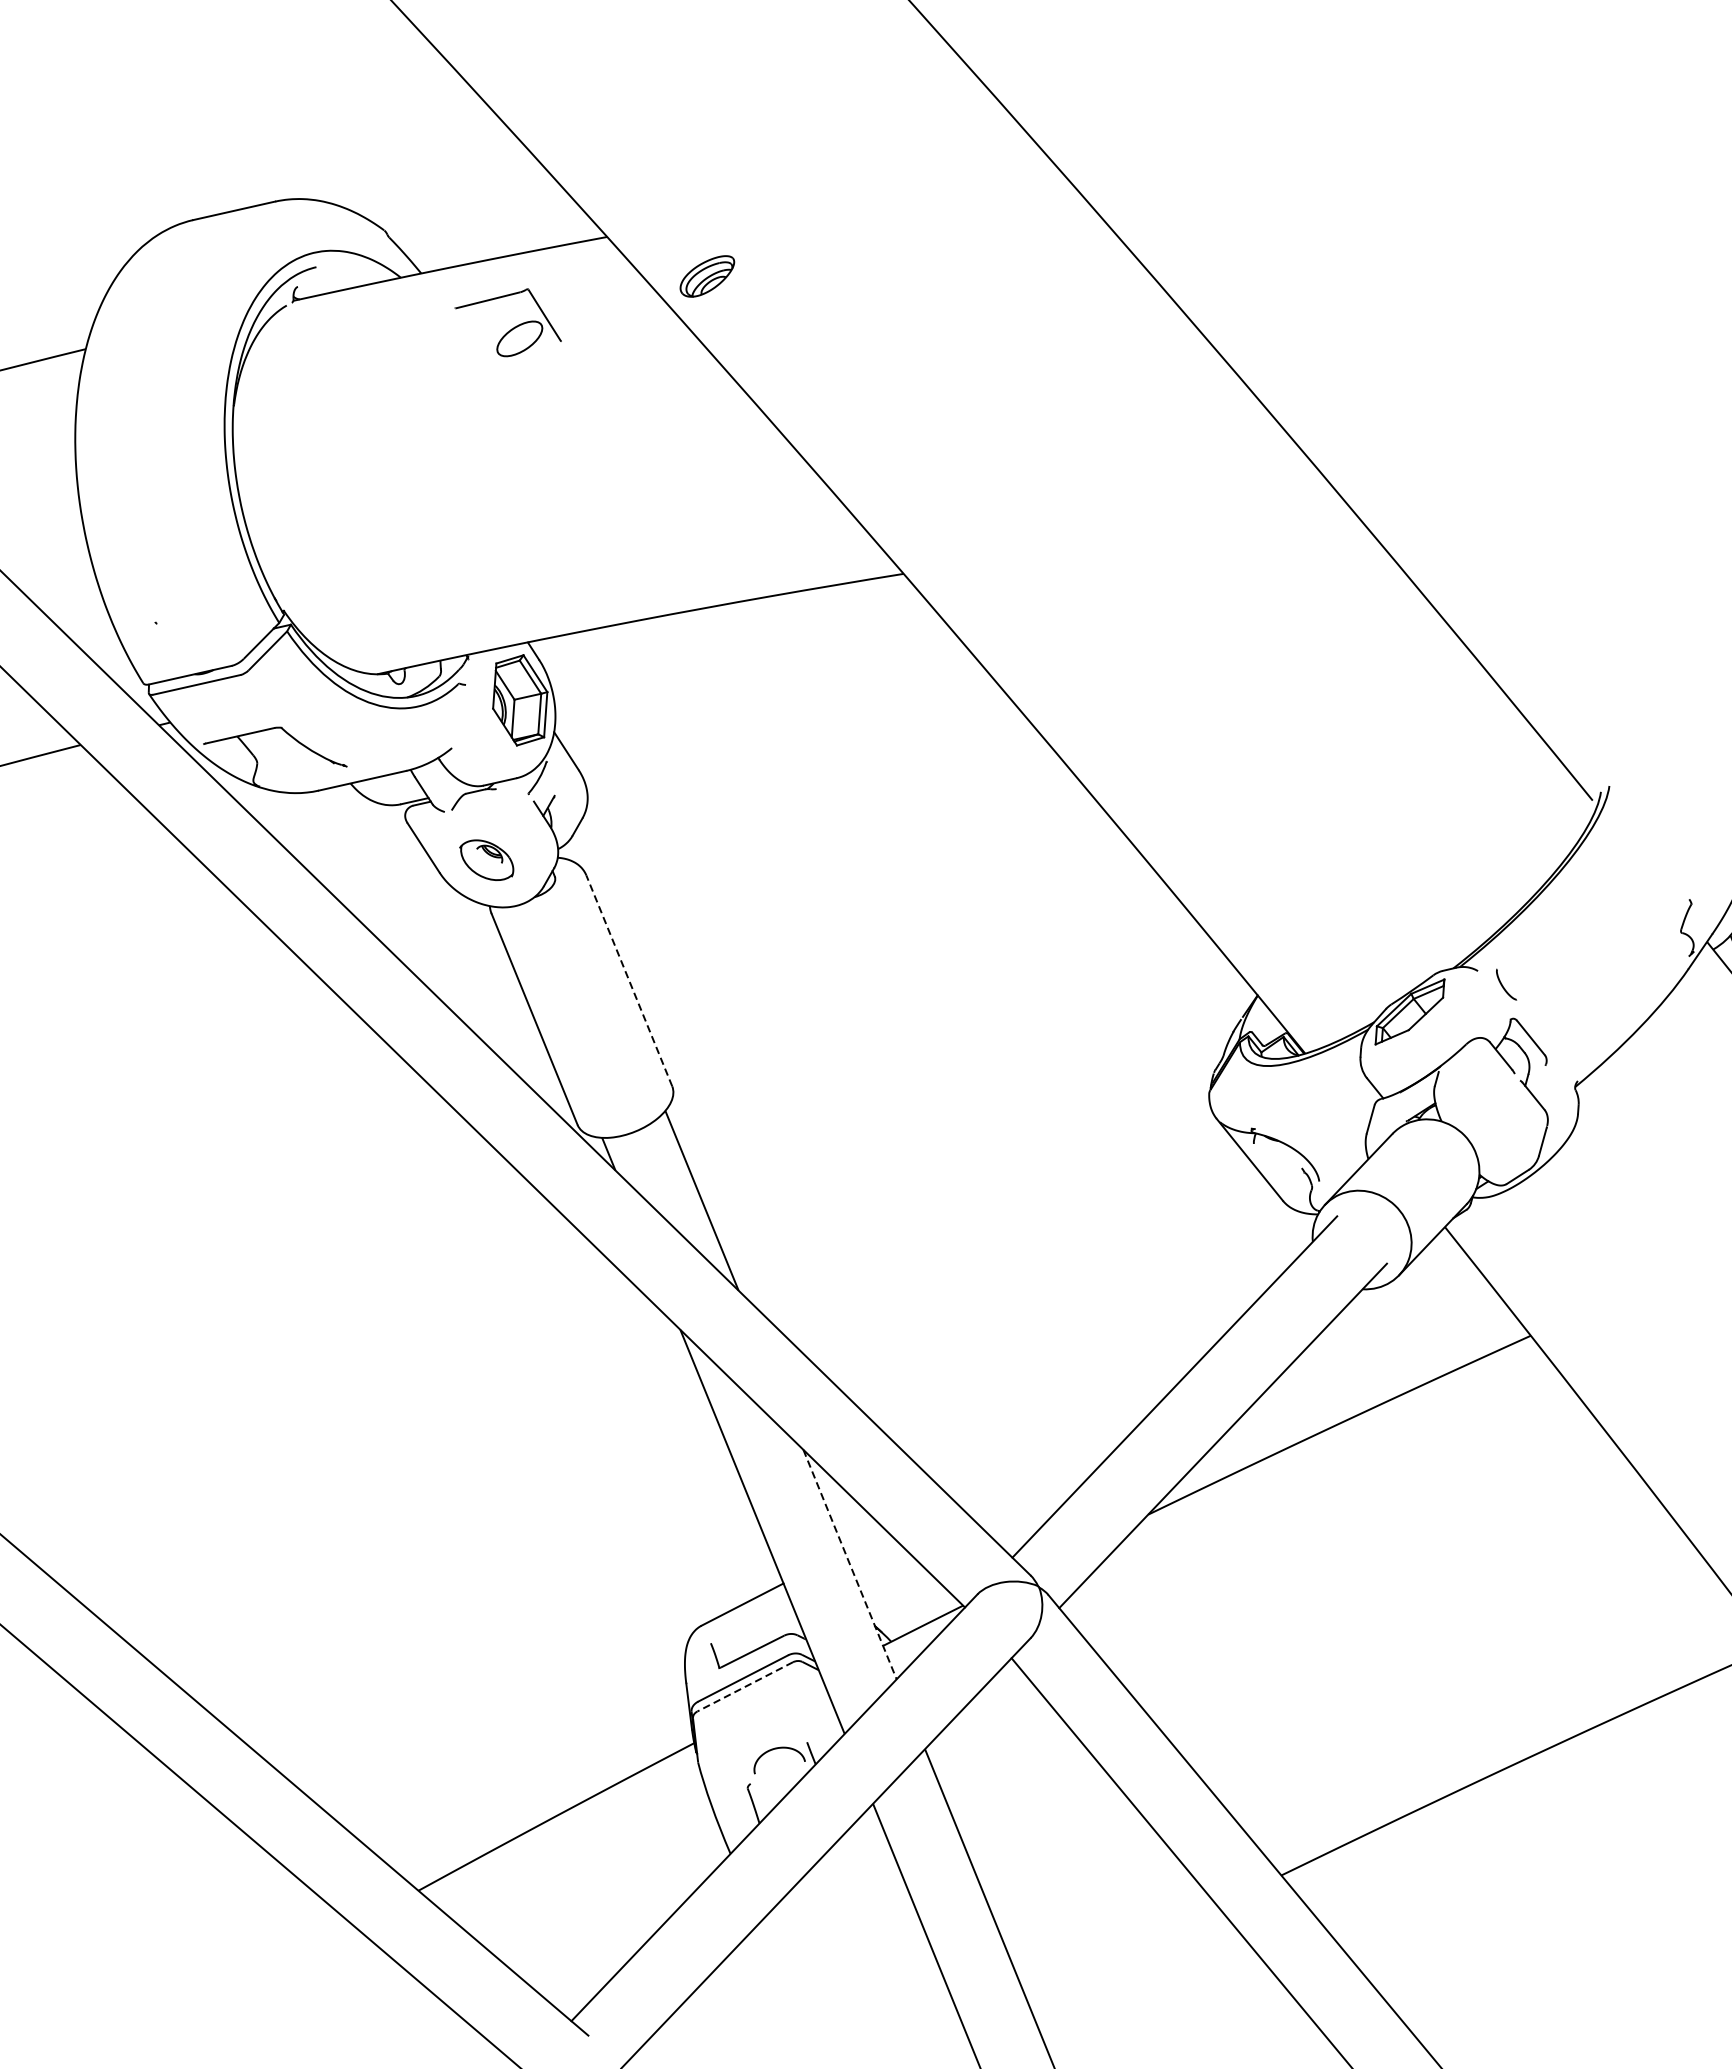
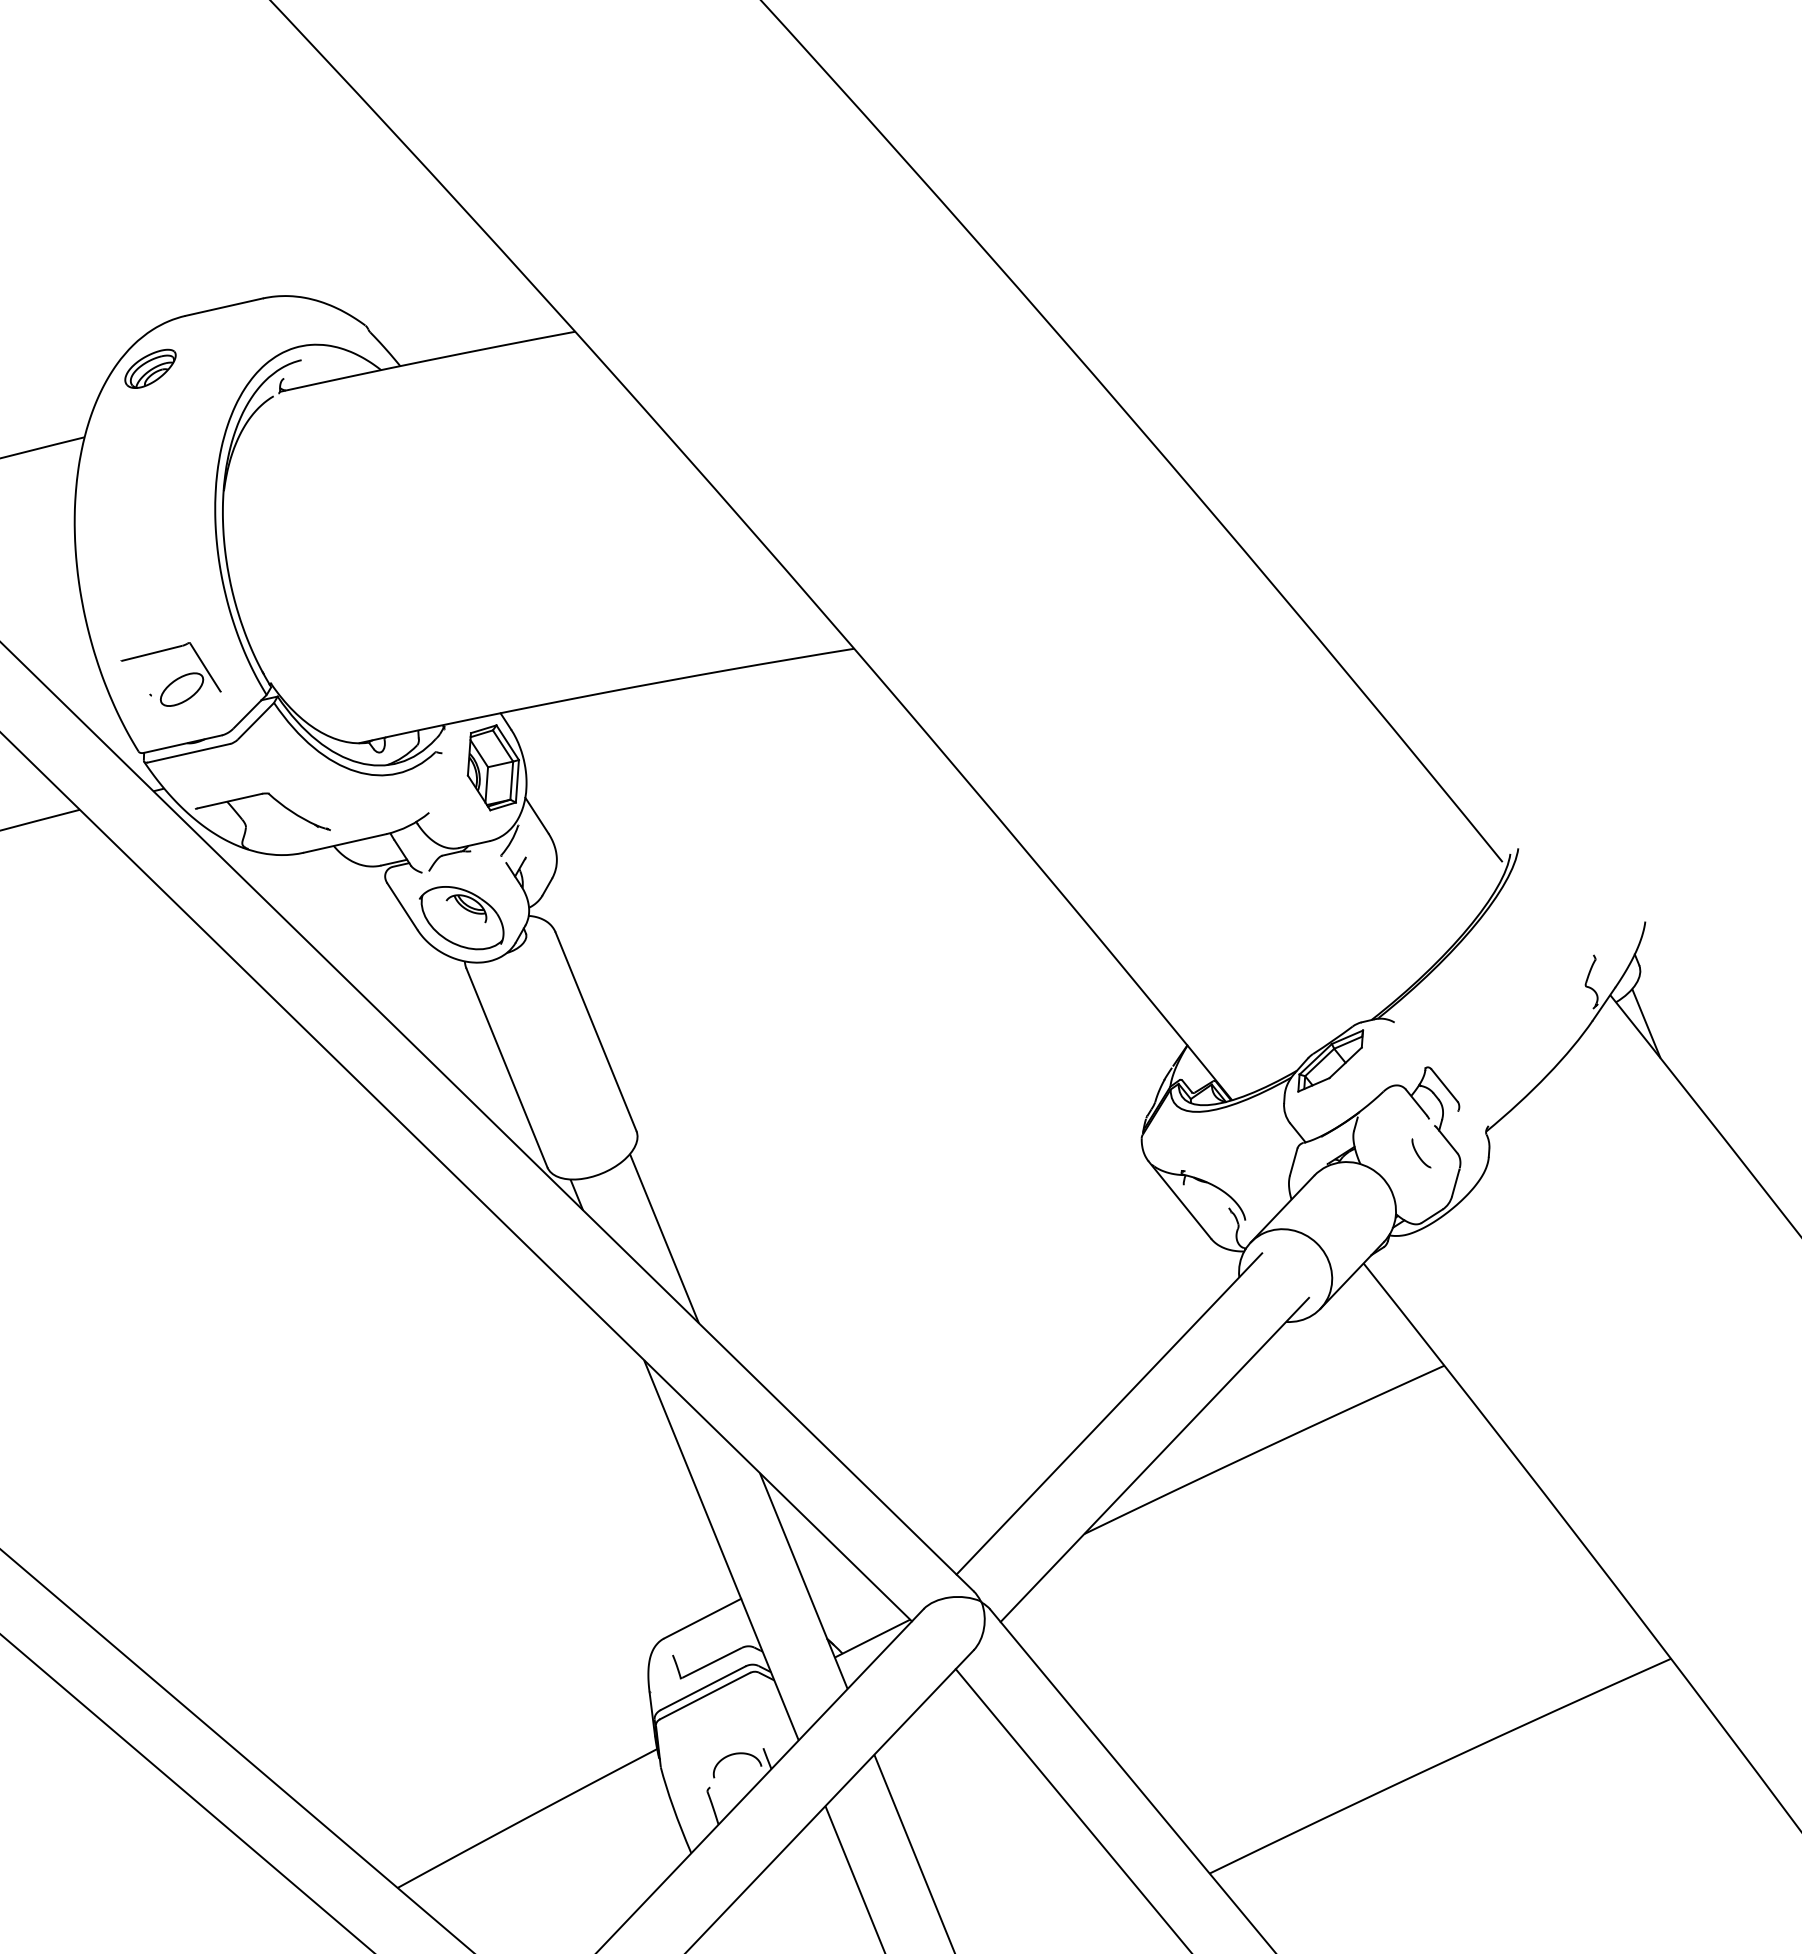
part: (707, 276) -> (150, 368), moved
part: (511, 328) -> (174, 679), moved
part: (486, 860) -> (461, 918), size x1.67
line: (628, 980) -> (595, 1031), dashed -> solid
curve: (1504, 986) -> (1419, 1155), moved
line: (849, 1565) -> (803, 1581), dashed -> solid
line: (745, 1687) -> (705, 1696), dashed -> solid

